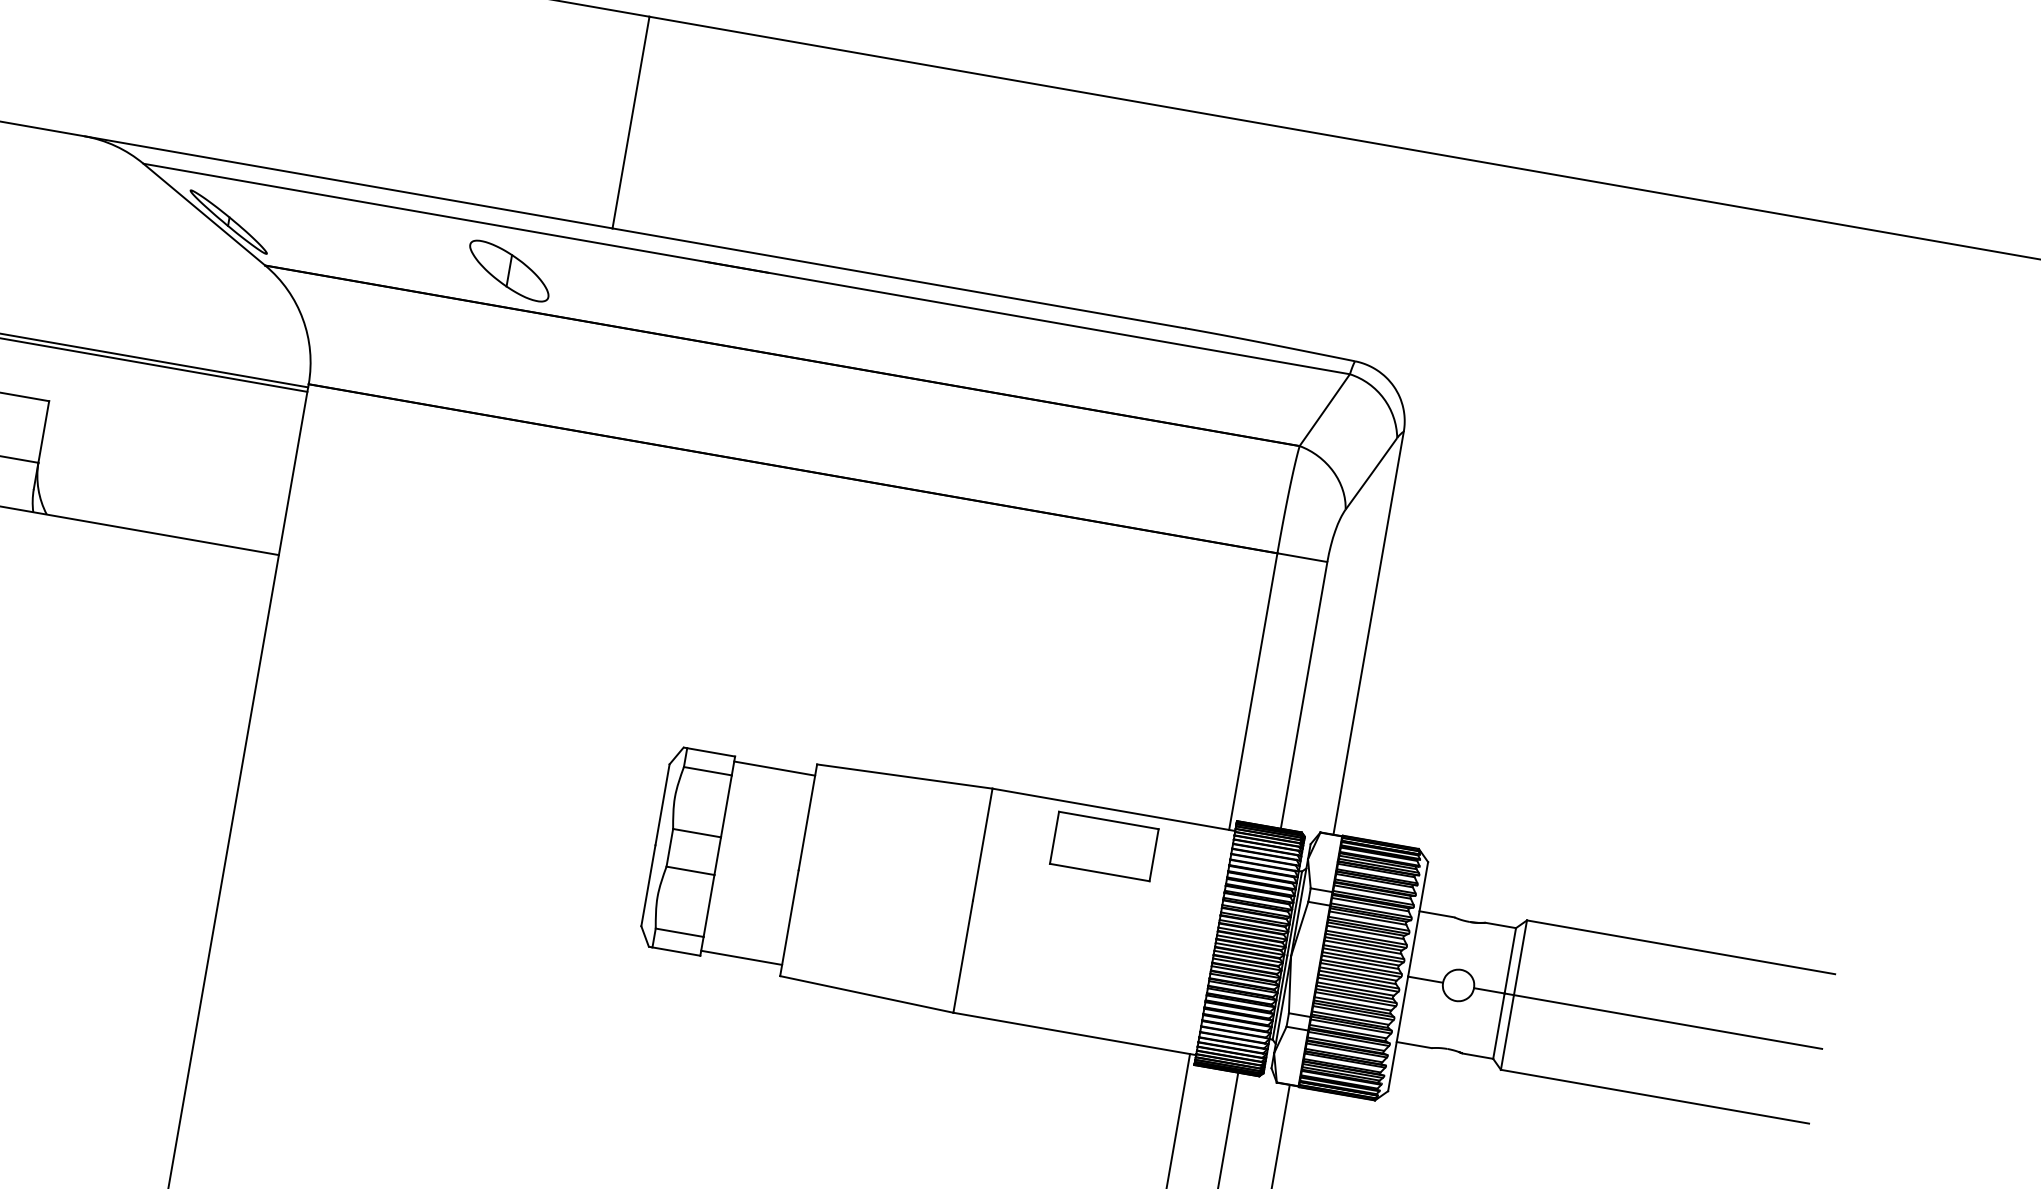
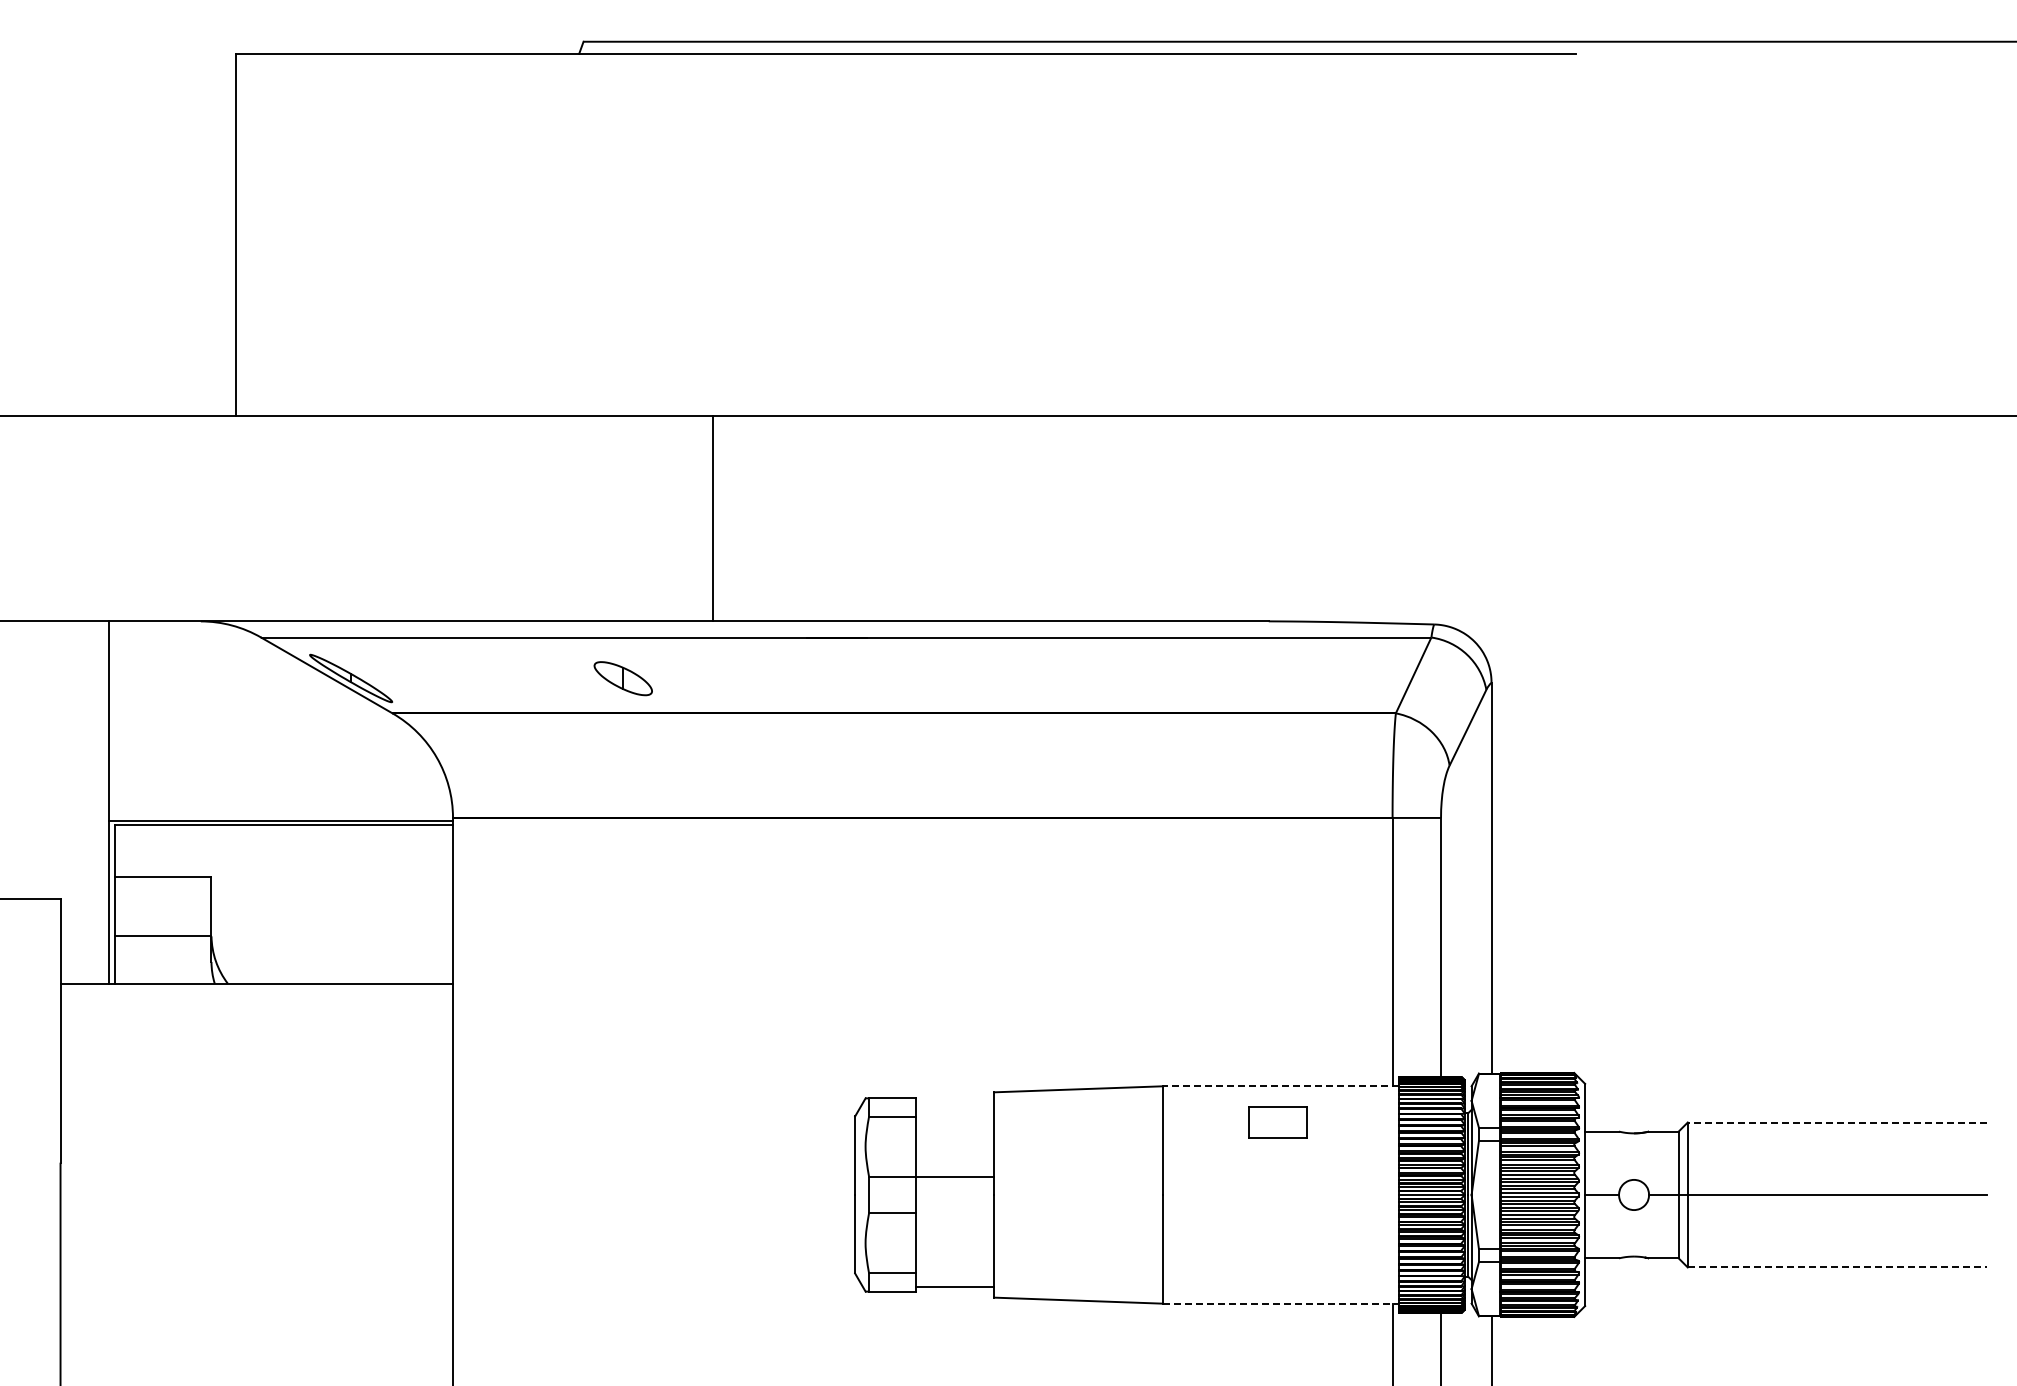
part: (509, 271) -> (623, 678), size x0.7
line: (774, 768) -> (954, 1177), moved
line: (1113, 809) -> (1280, 1086), solid -> dashed
part: (1103, 846) -> (1277, 1122), size x0.6
line: (1680, 947) -> (1836, 1122), solid -> dashed
line: (1074, 1033) -> (1280, 1303), solid -> dashed
line: (1655, 1096) -> (1837, 1267), solid -> dashed

